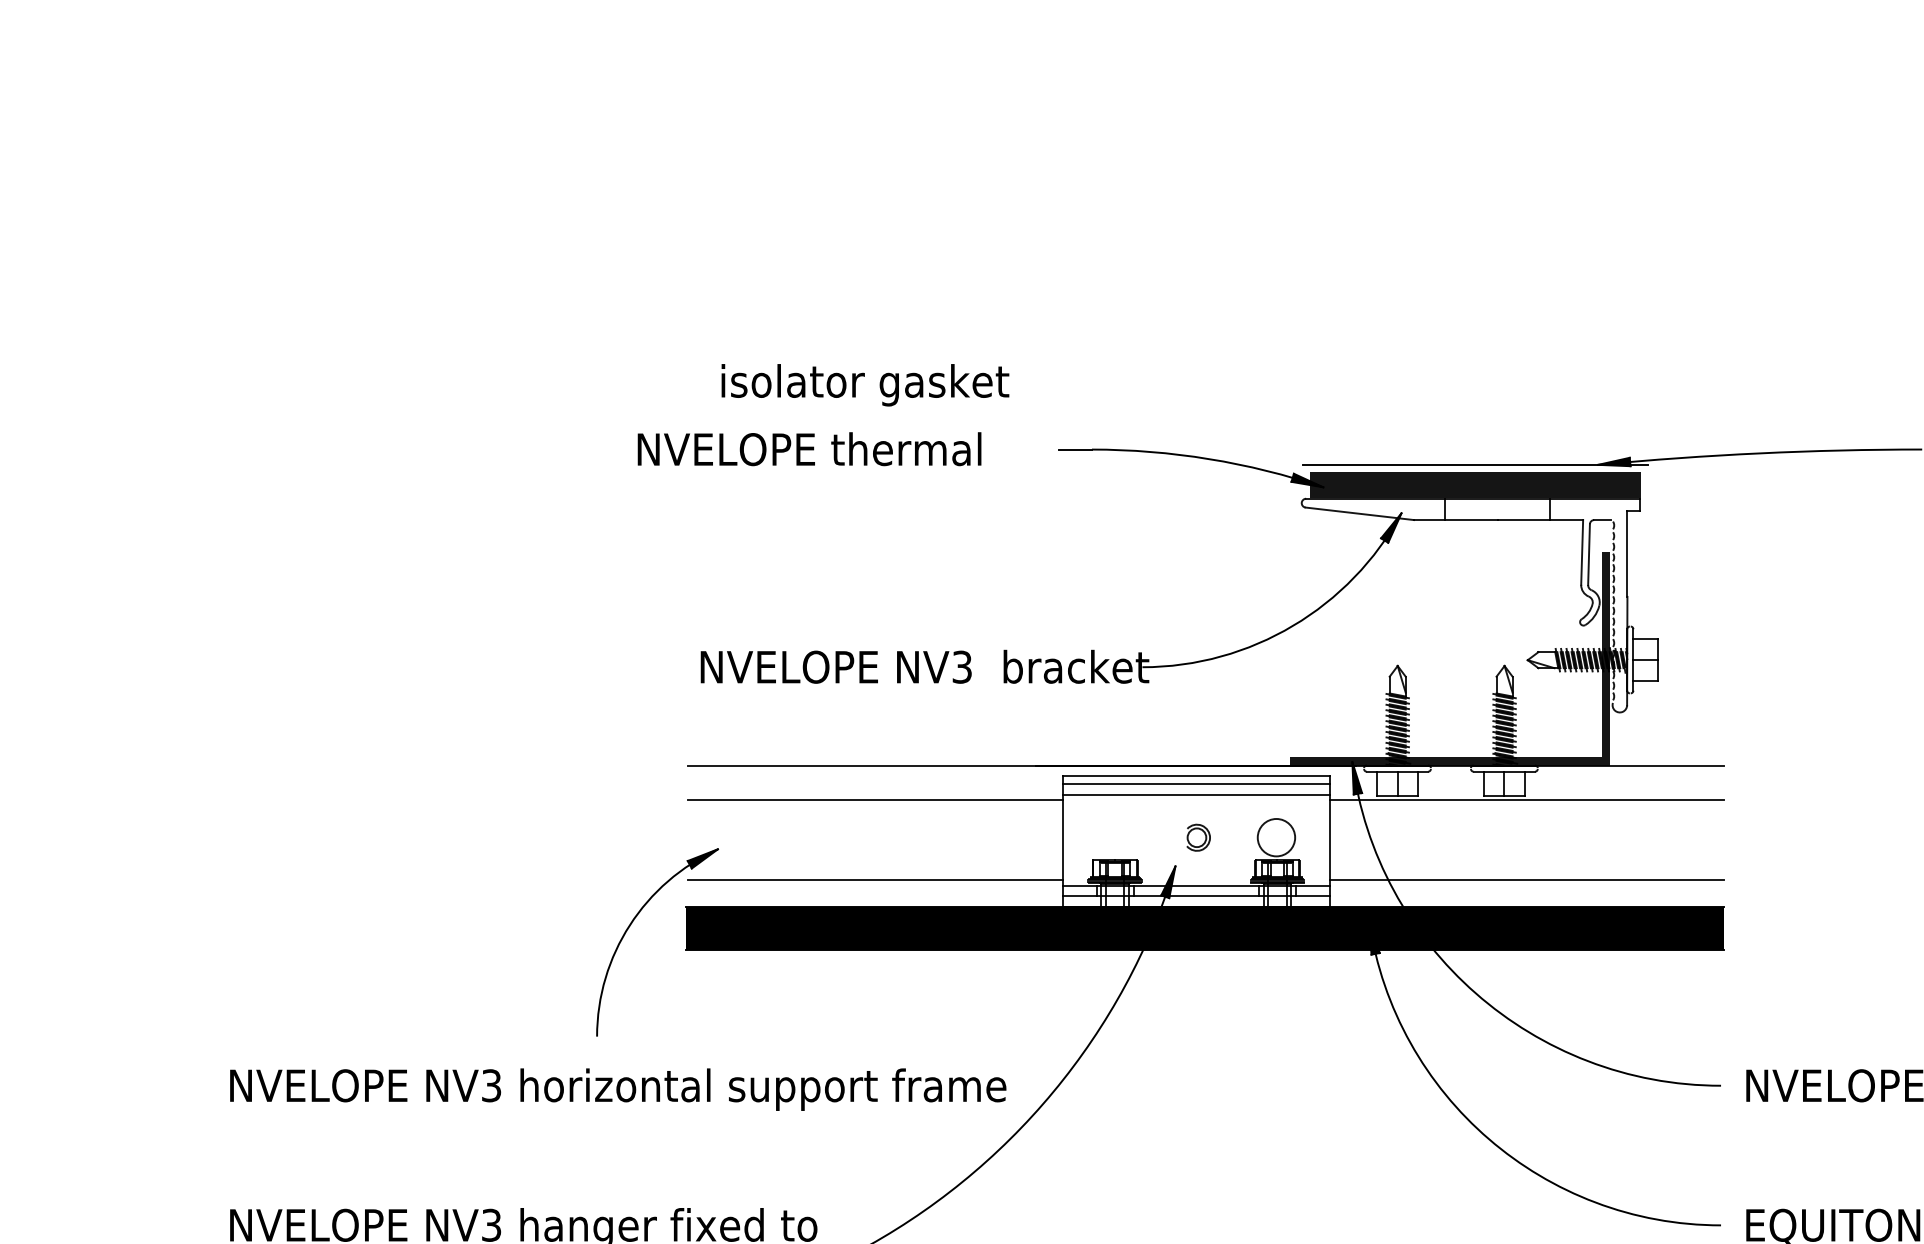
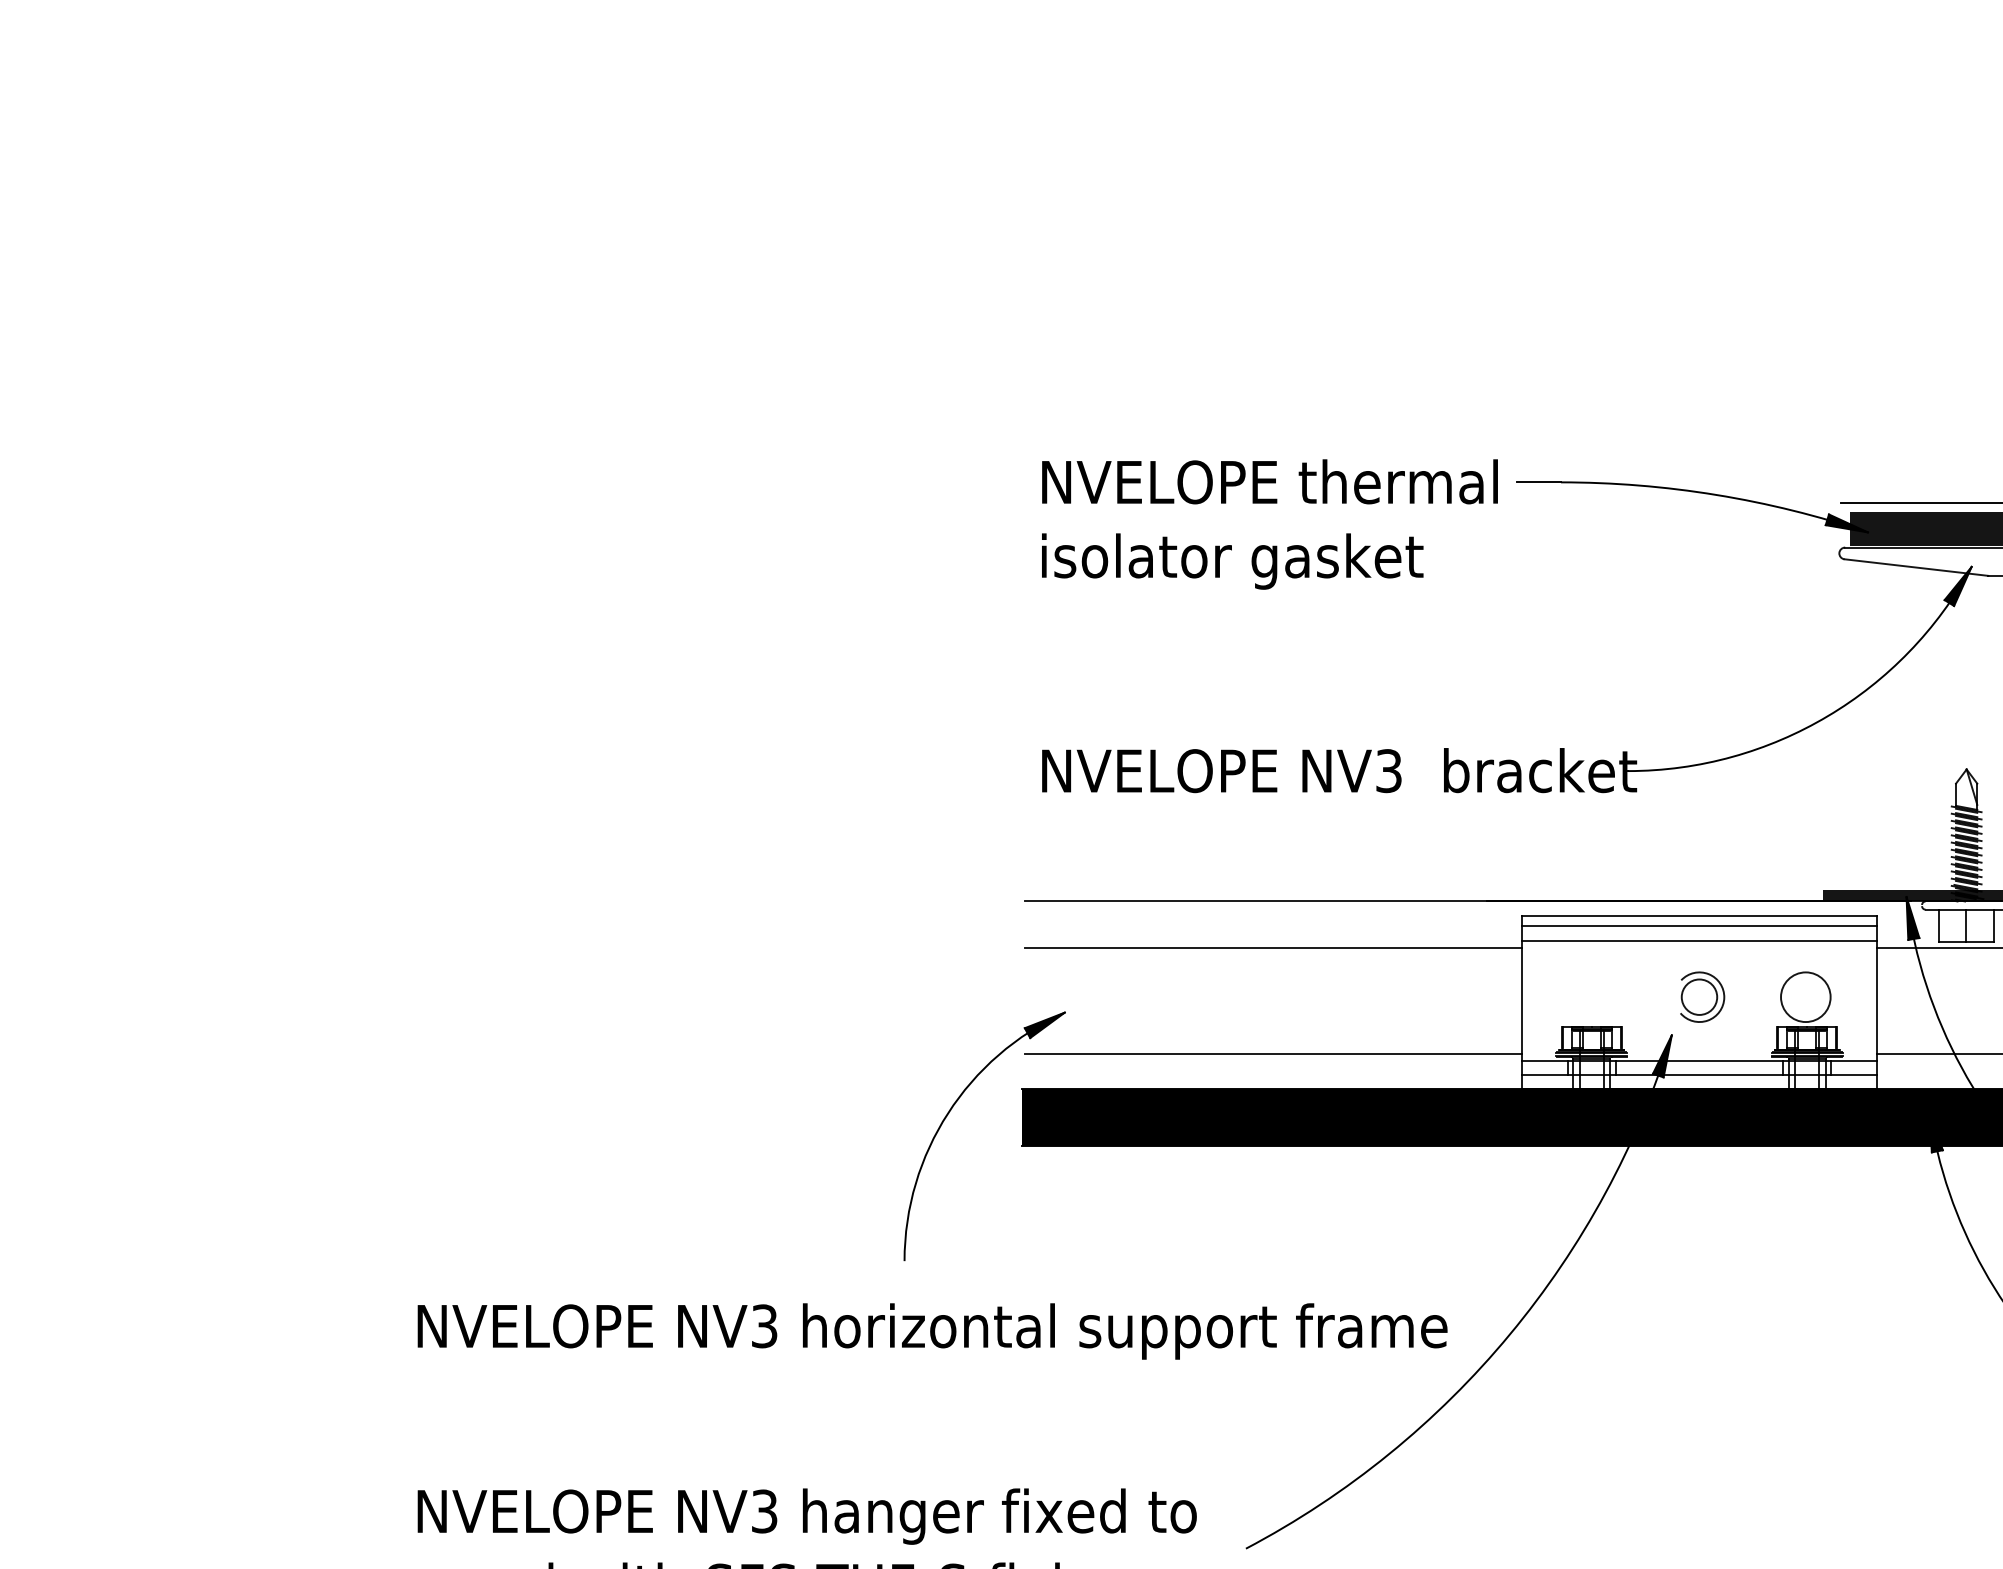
text: (865, 385) -> (1232, 561), moved
text: (809, 449) -> (1269, 482), moved
part: (1198, 837) -> (1702, 996), size x1.43

